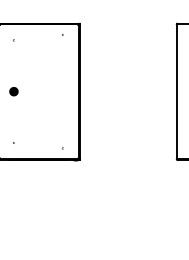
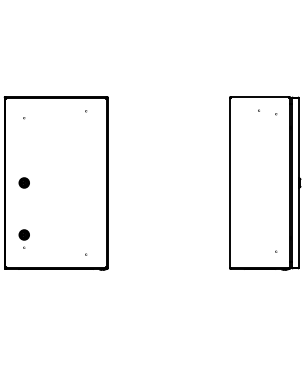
part: (13, 132) -> (23, 234), added

